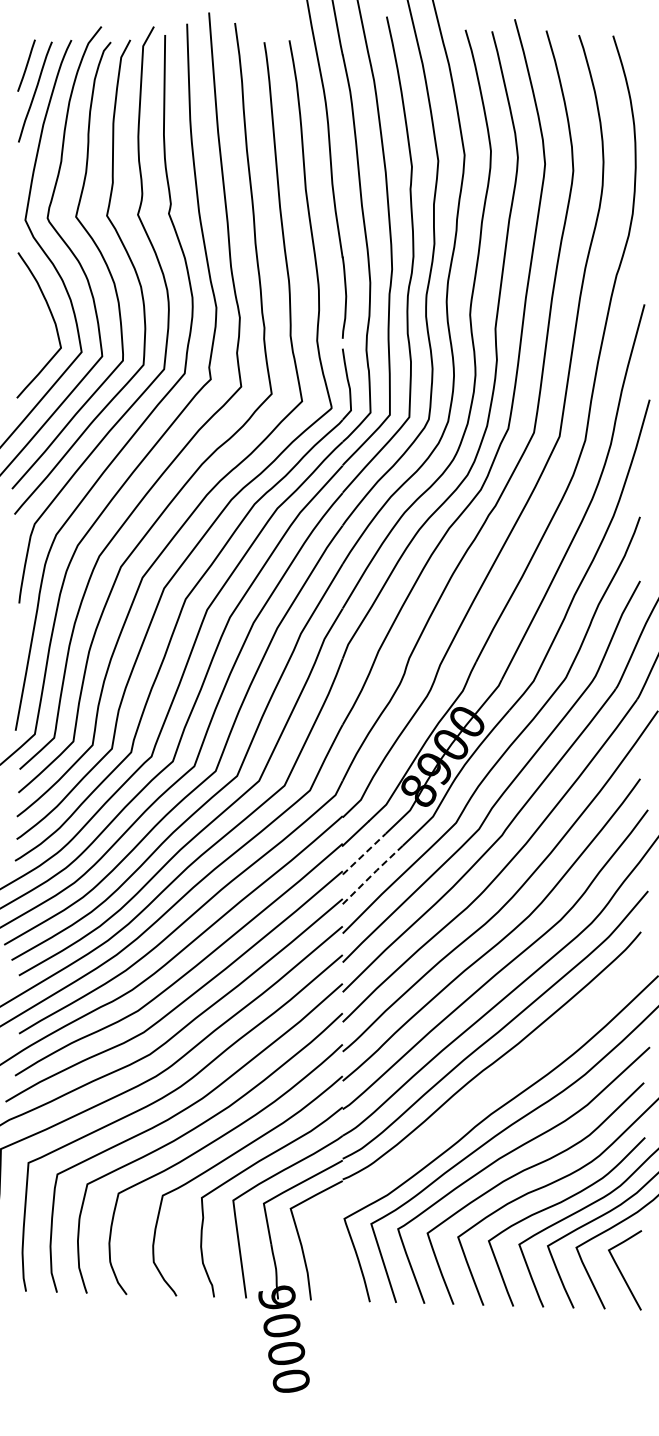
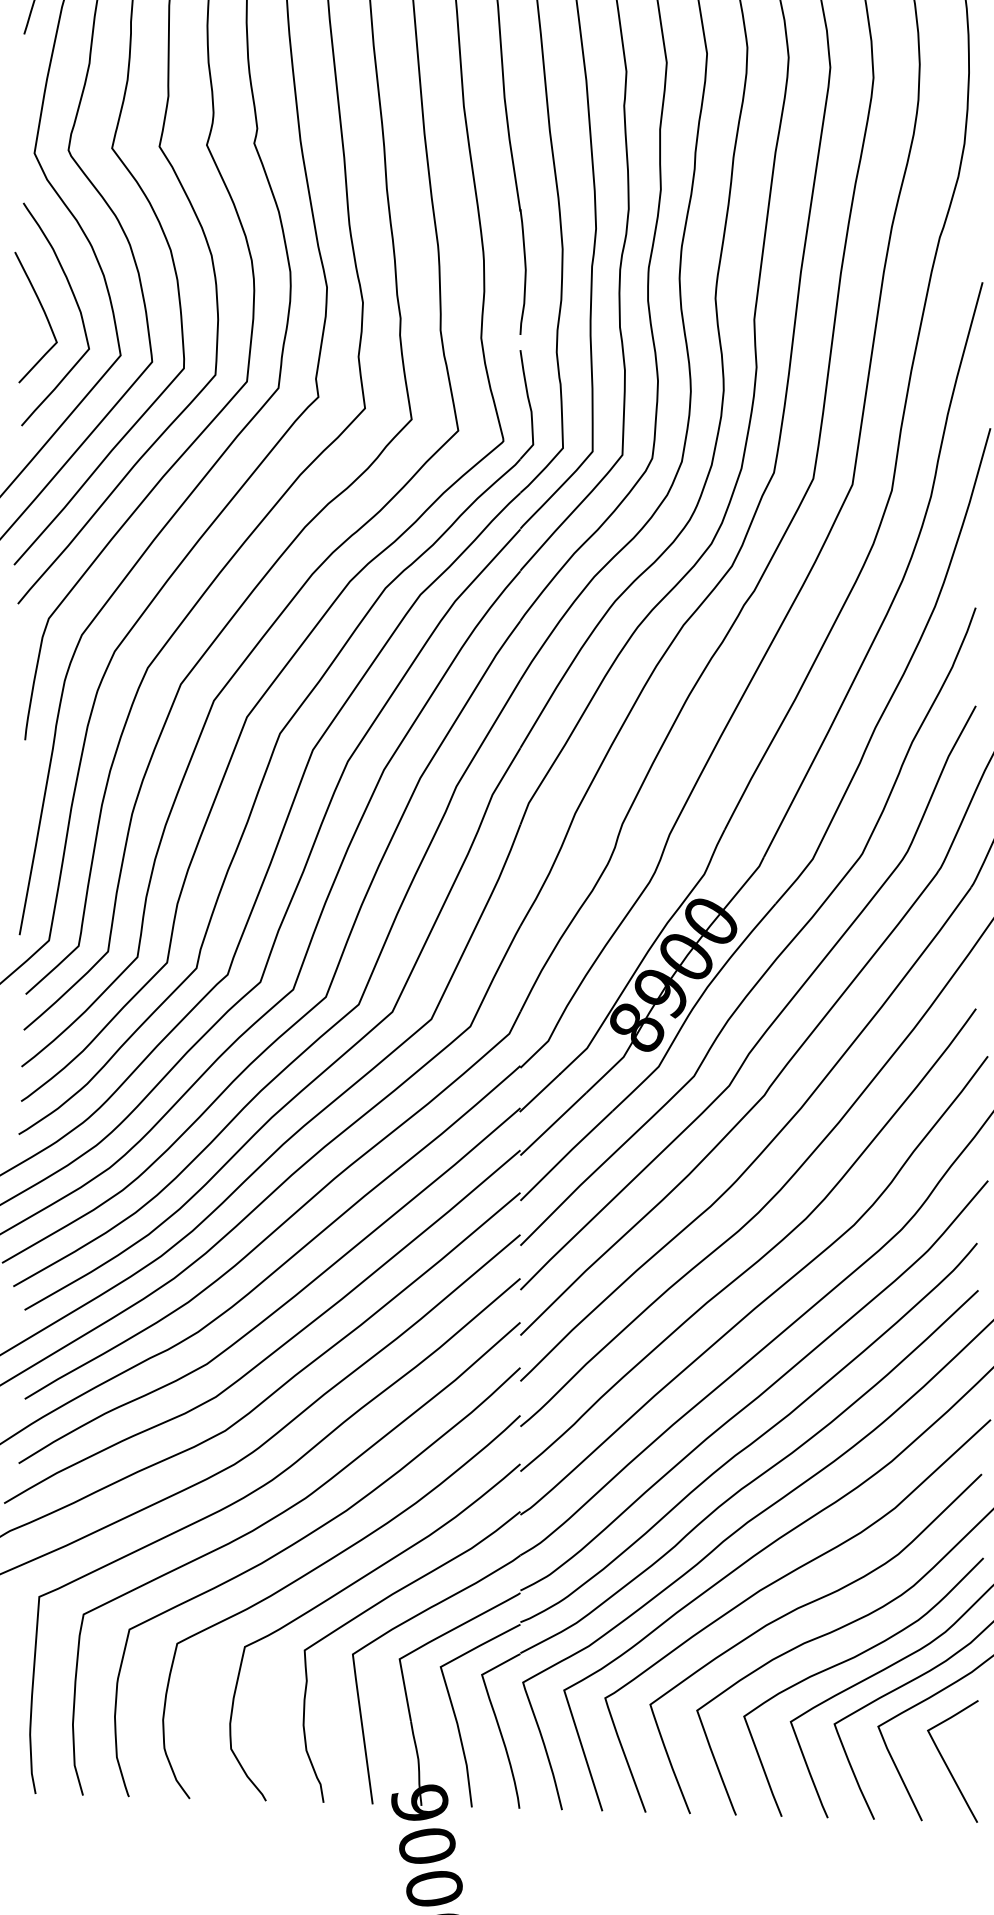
curve: (31, 325) -> (43, 314), added
line: (363, 854) -> (552, 1124), dashed -> solid
line: (372, 874) -> (566, 1155), dashed -> solid
part: (463, 1113) -> (705, 1521), added

